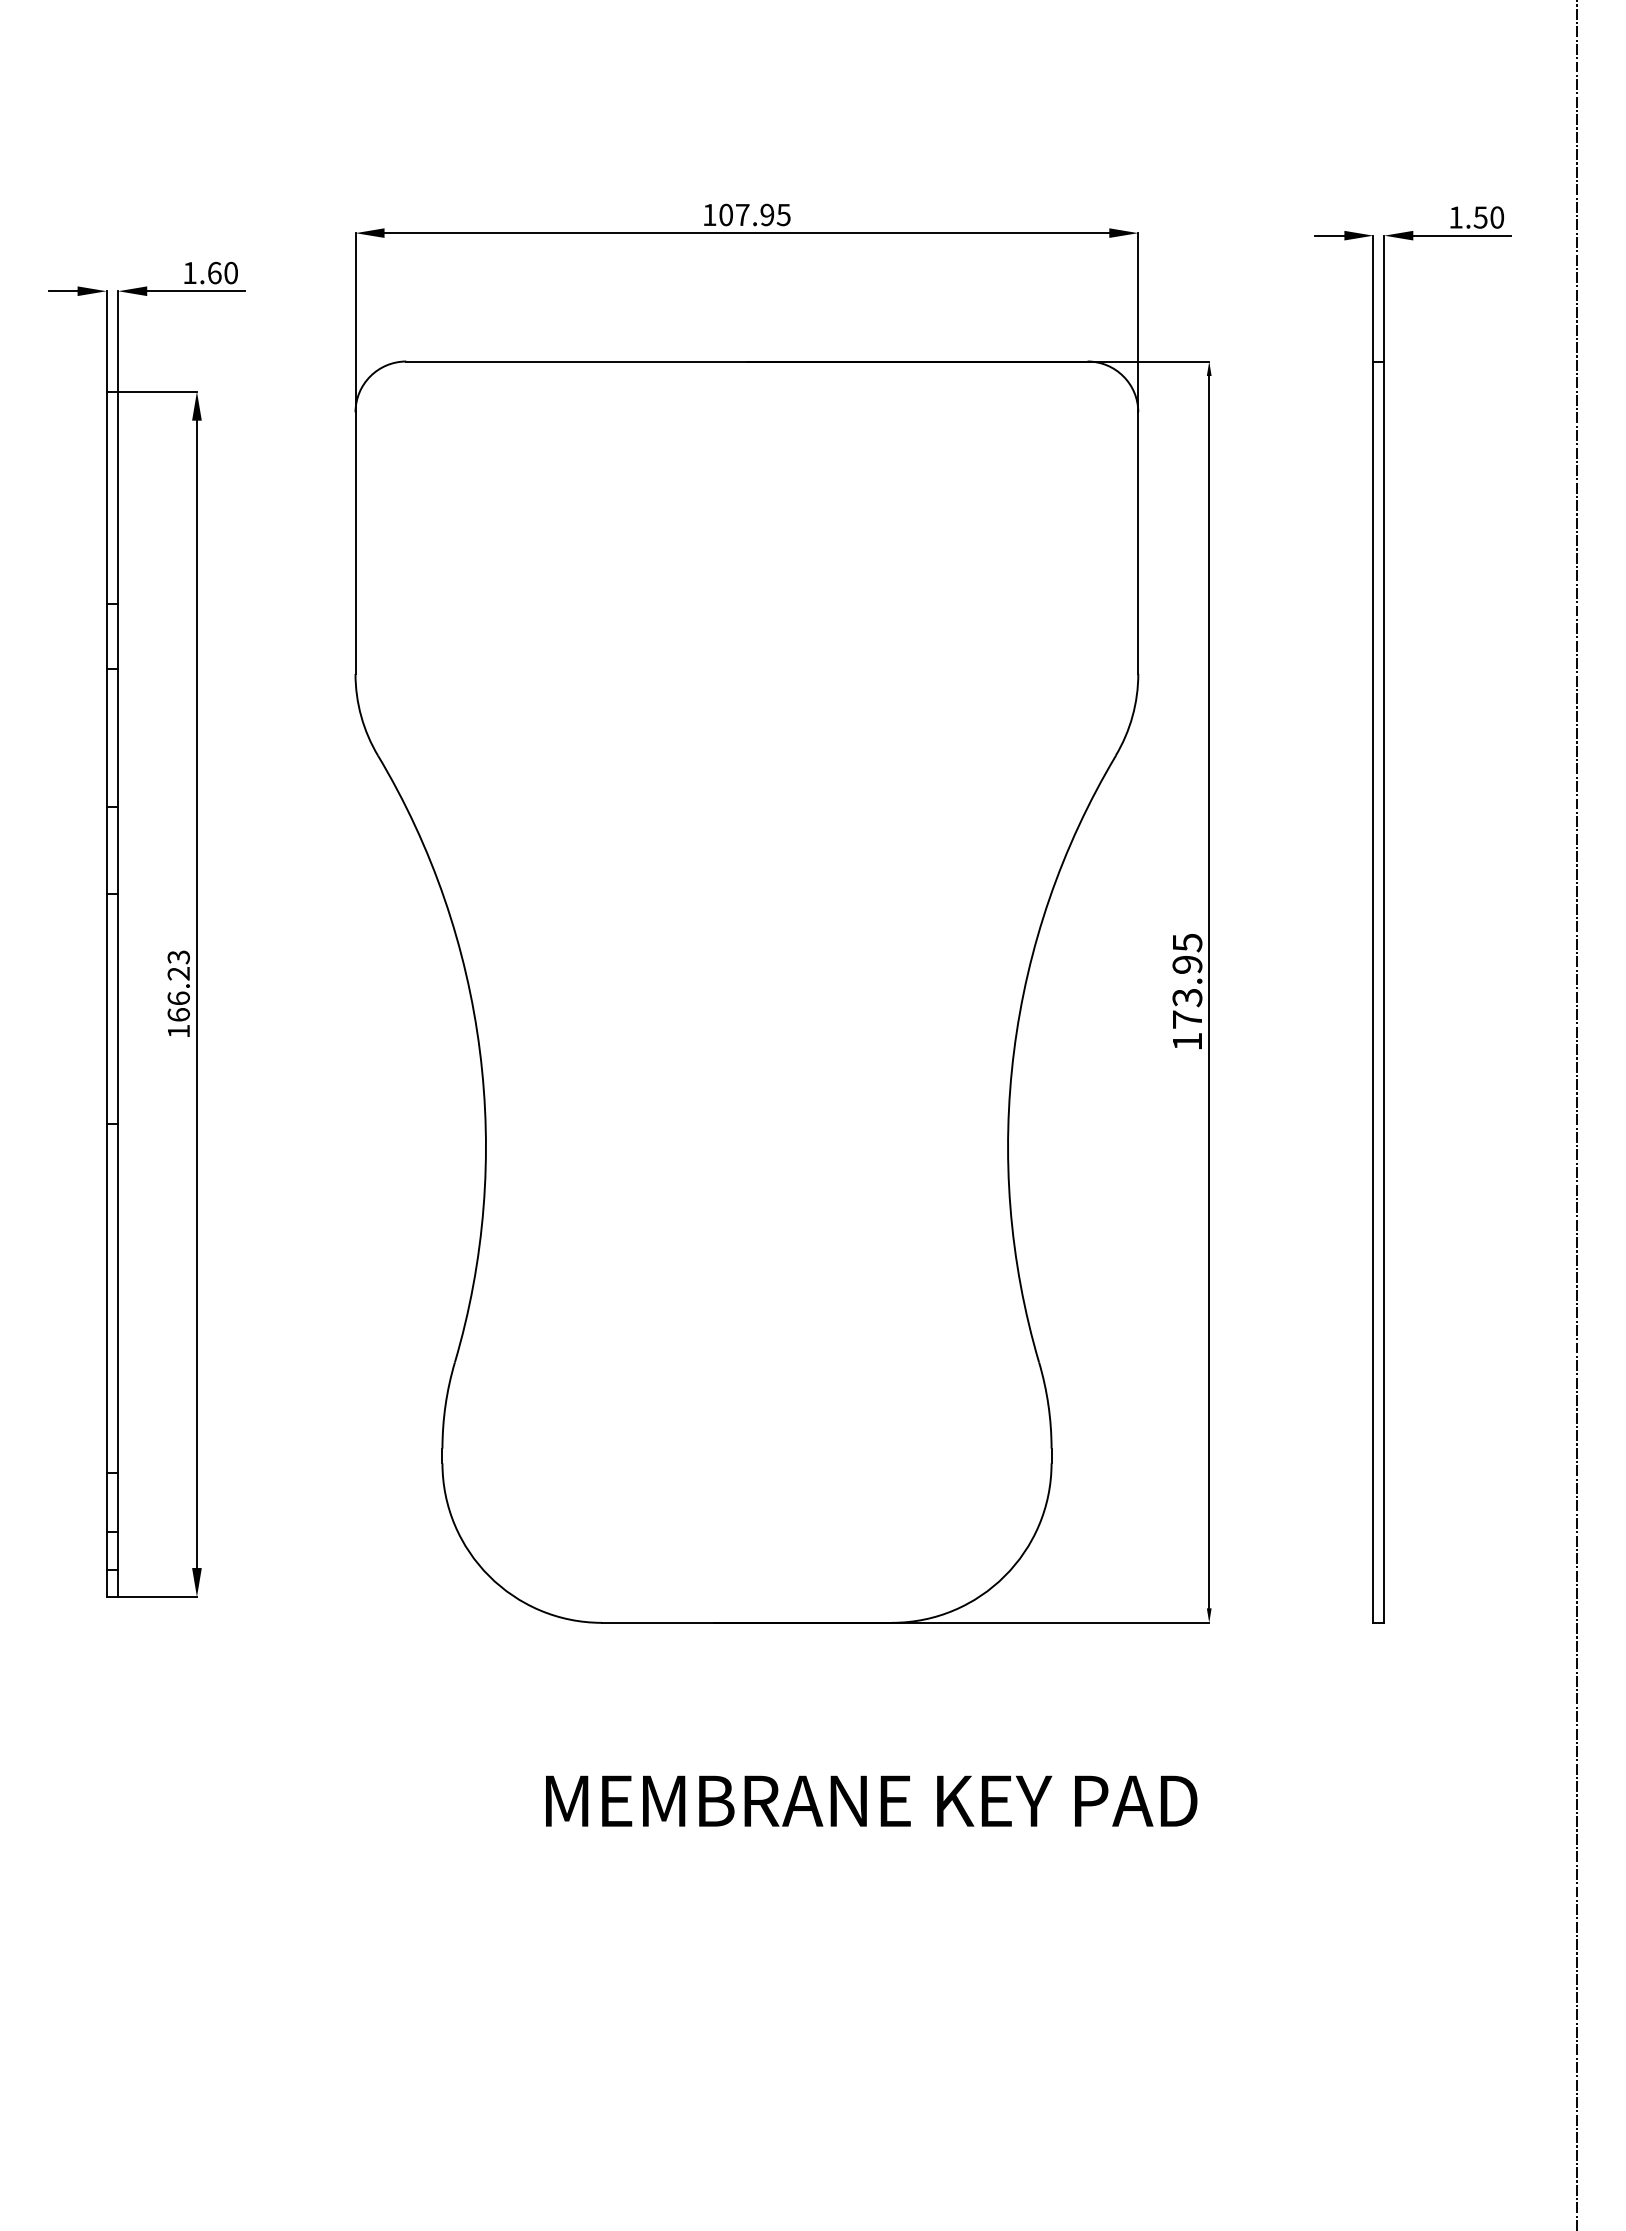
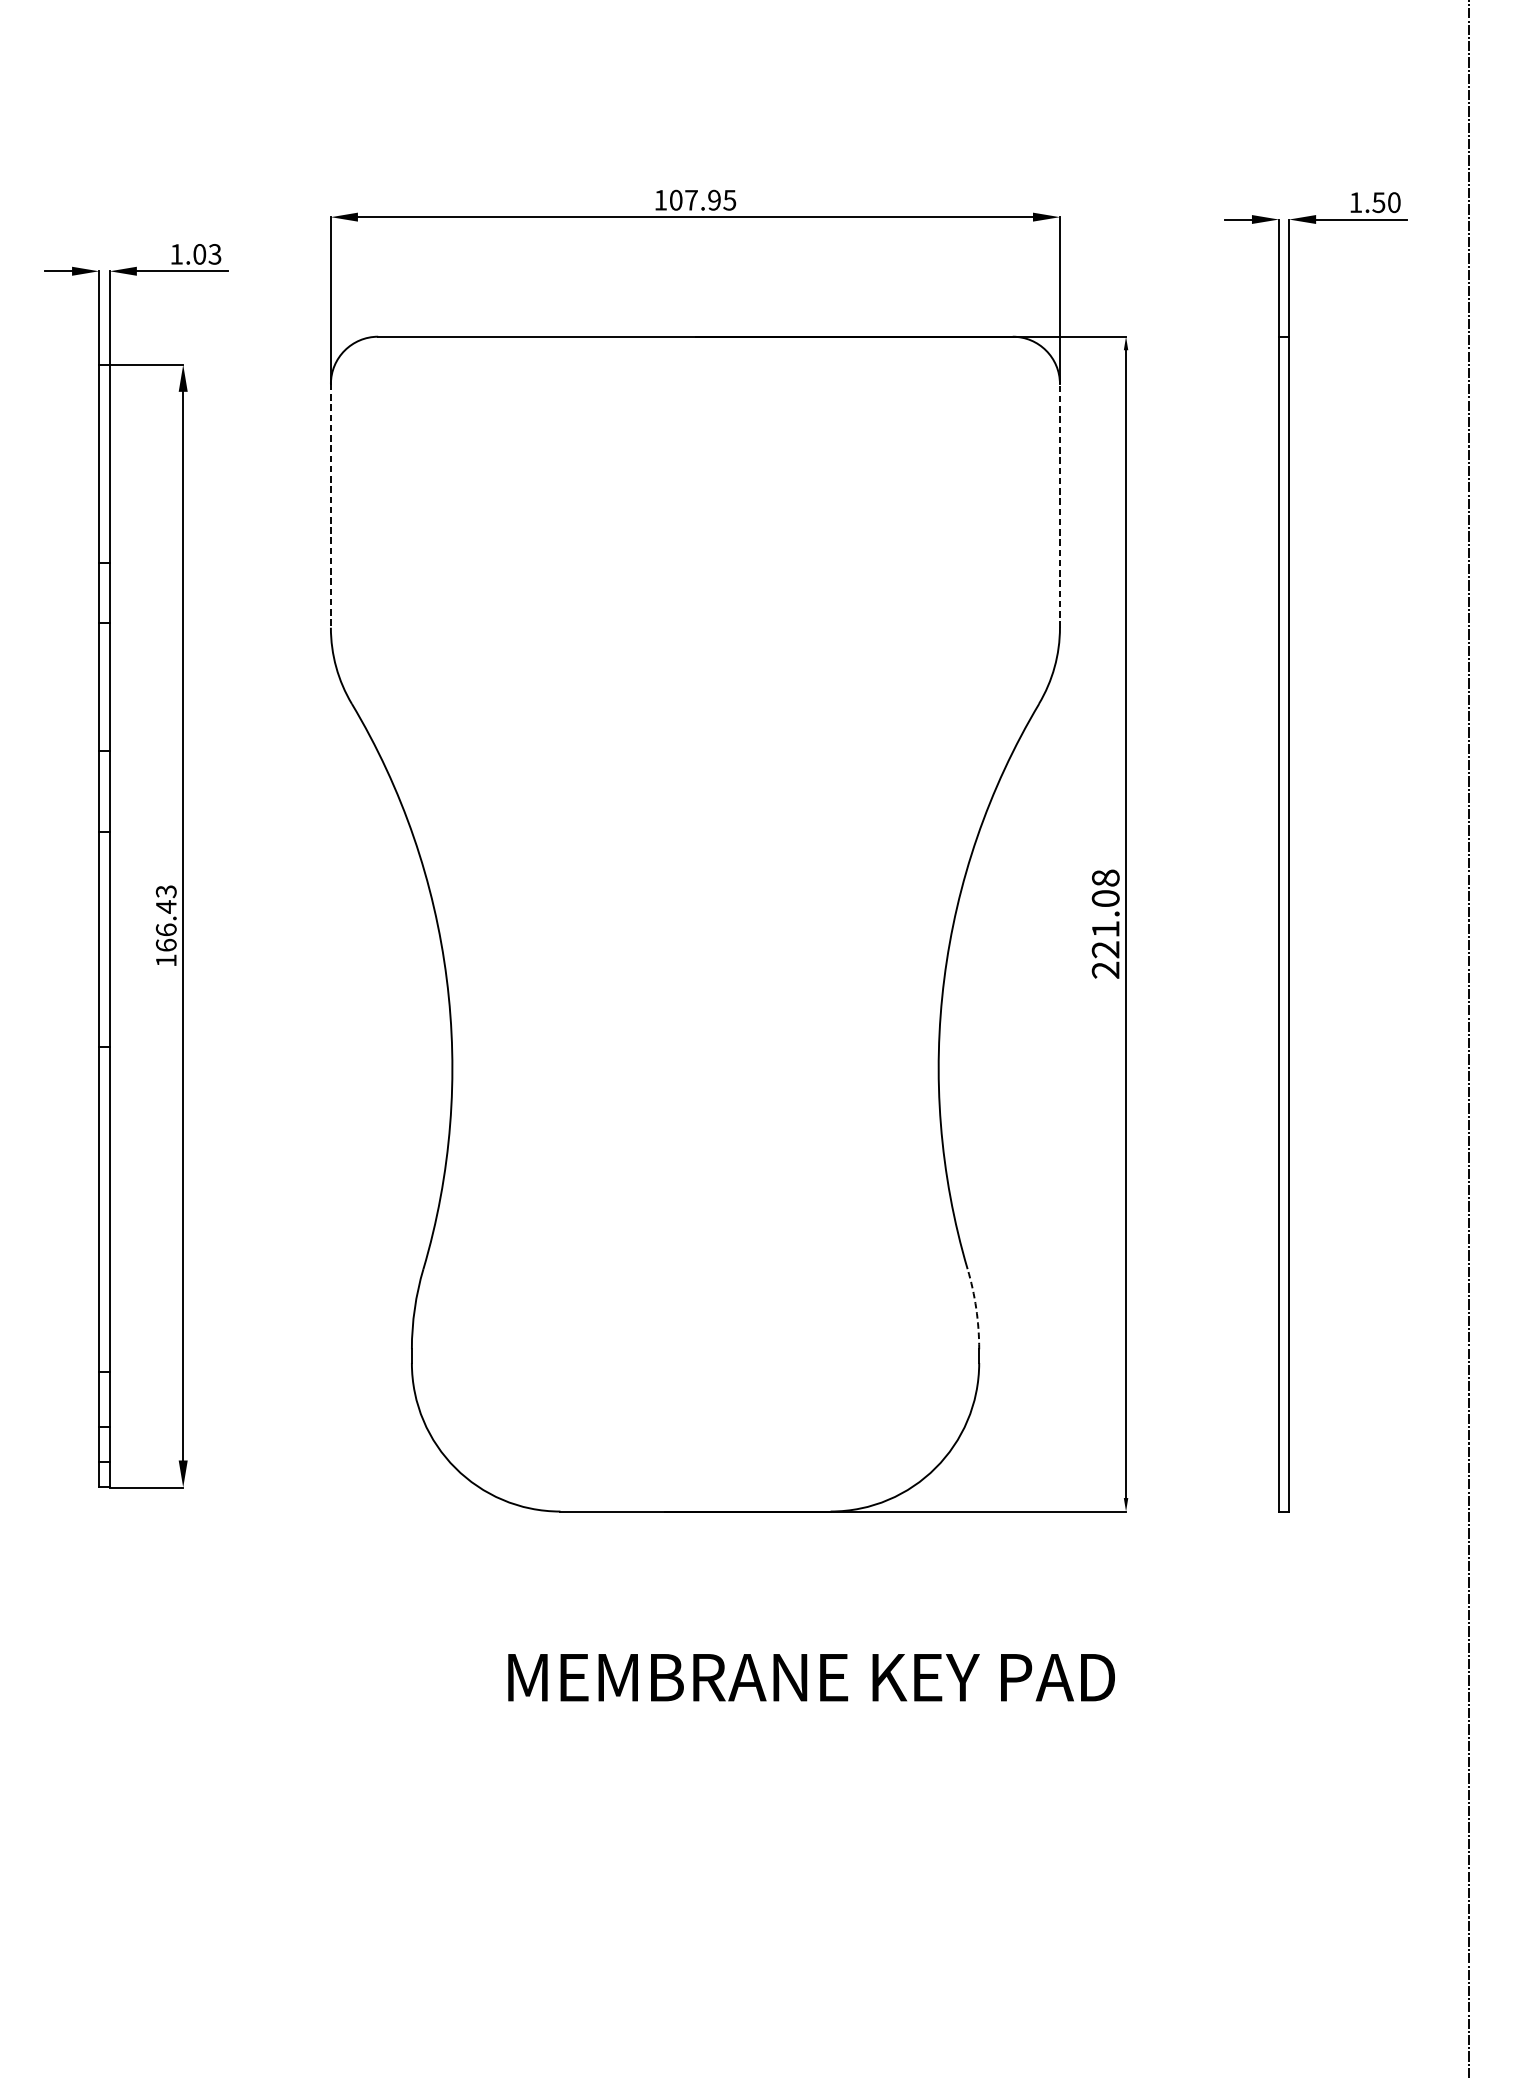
text: (222, 272) -> (207, 253), 1.60 -> 1.03
line: (355, 543) -> (330, 506), solid -> dashed
line: (1138, 543) -> (1060, 506), solid -> dashed
text: (178, 973) -> (166, 906), 166.23 -> 166.43
text: (1187, 991) -> (1105, 923), 173.95 -> 221.08
arc: (1048, 1405) -> (976, 1309), solid -> dashed

